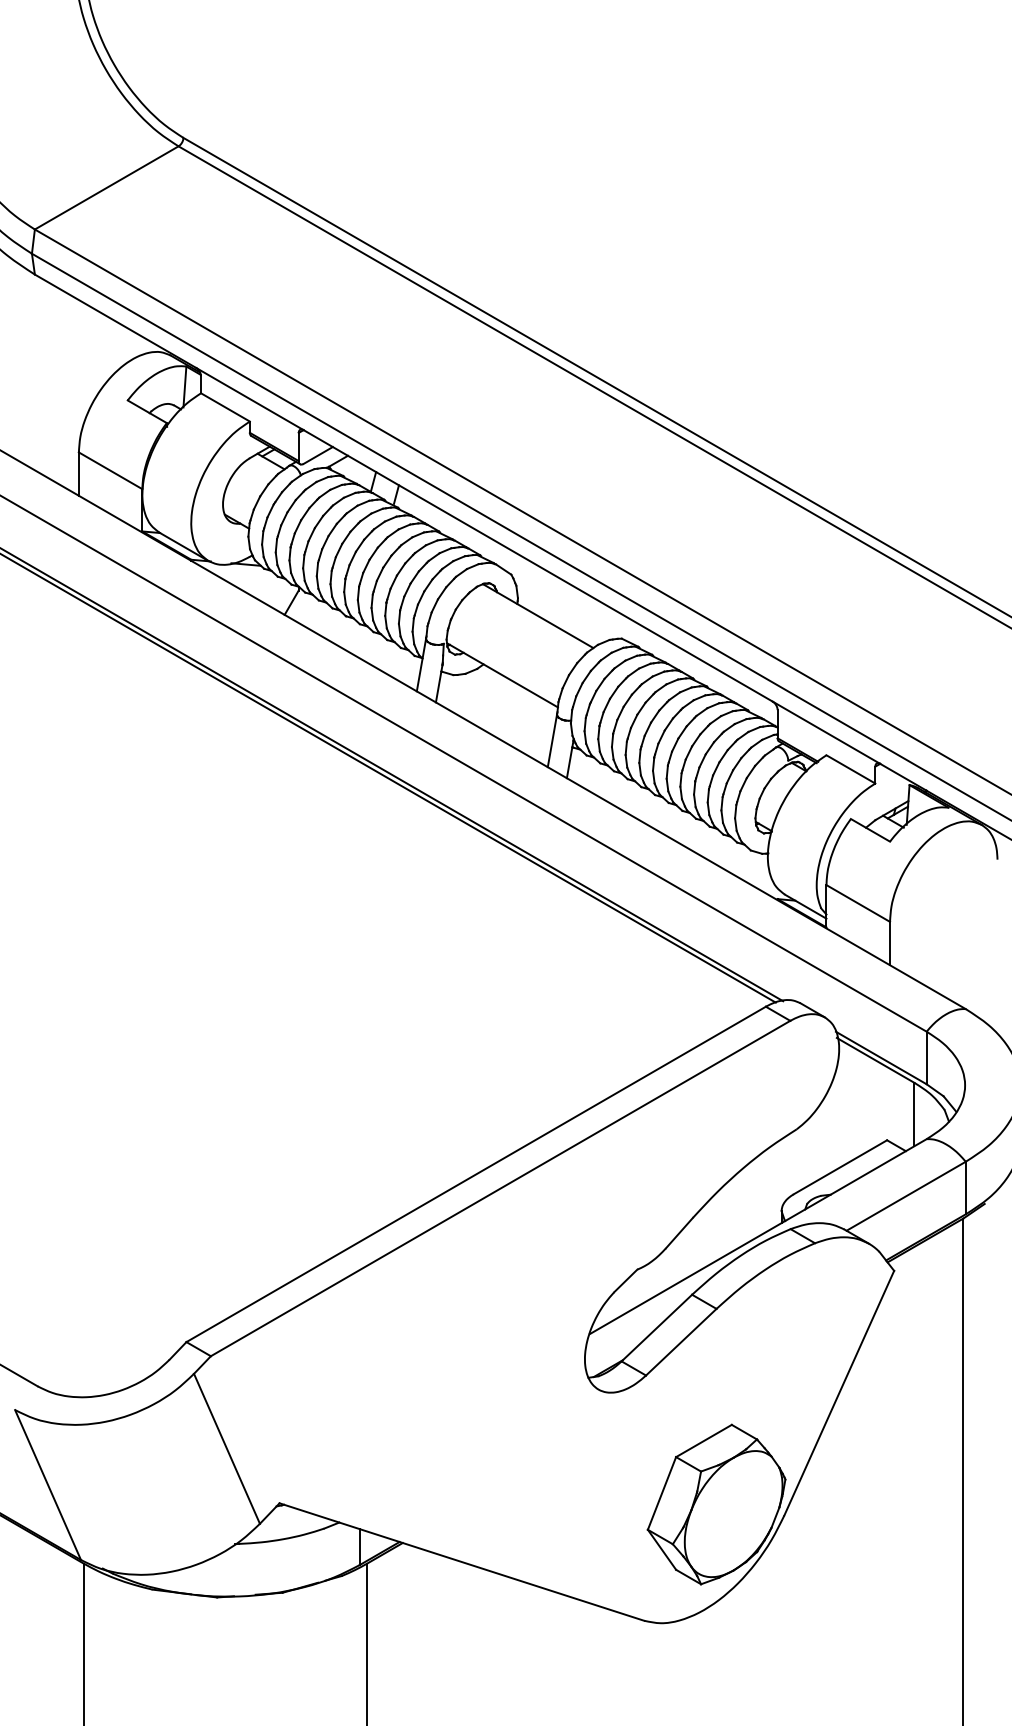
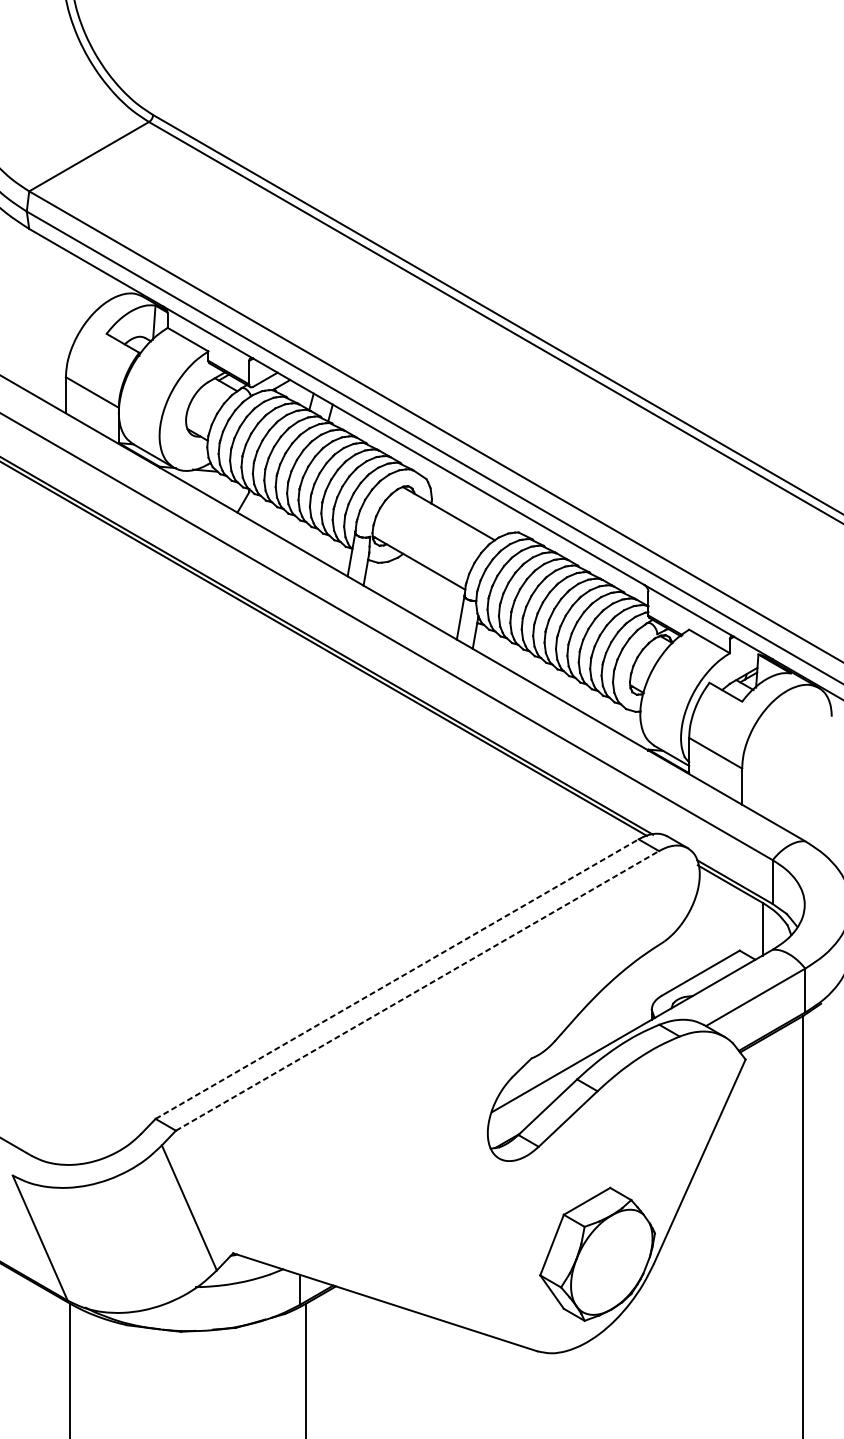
line: (476, 1174) -> (397, 979), solid -> dashed
line: (500, 1188) -> (417, 990), solid -> dashed

